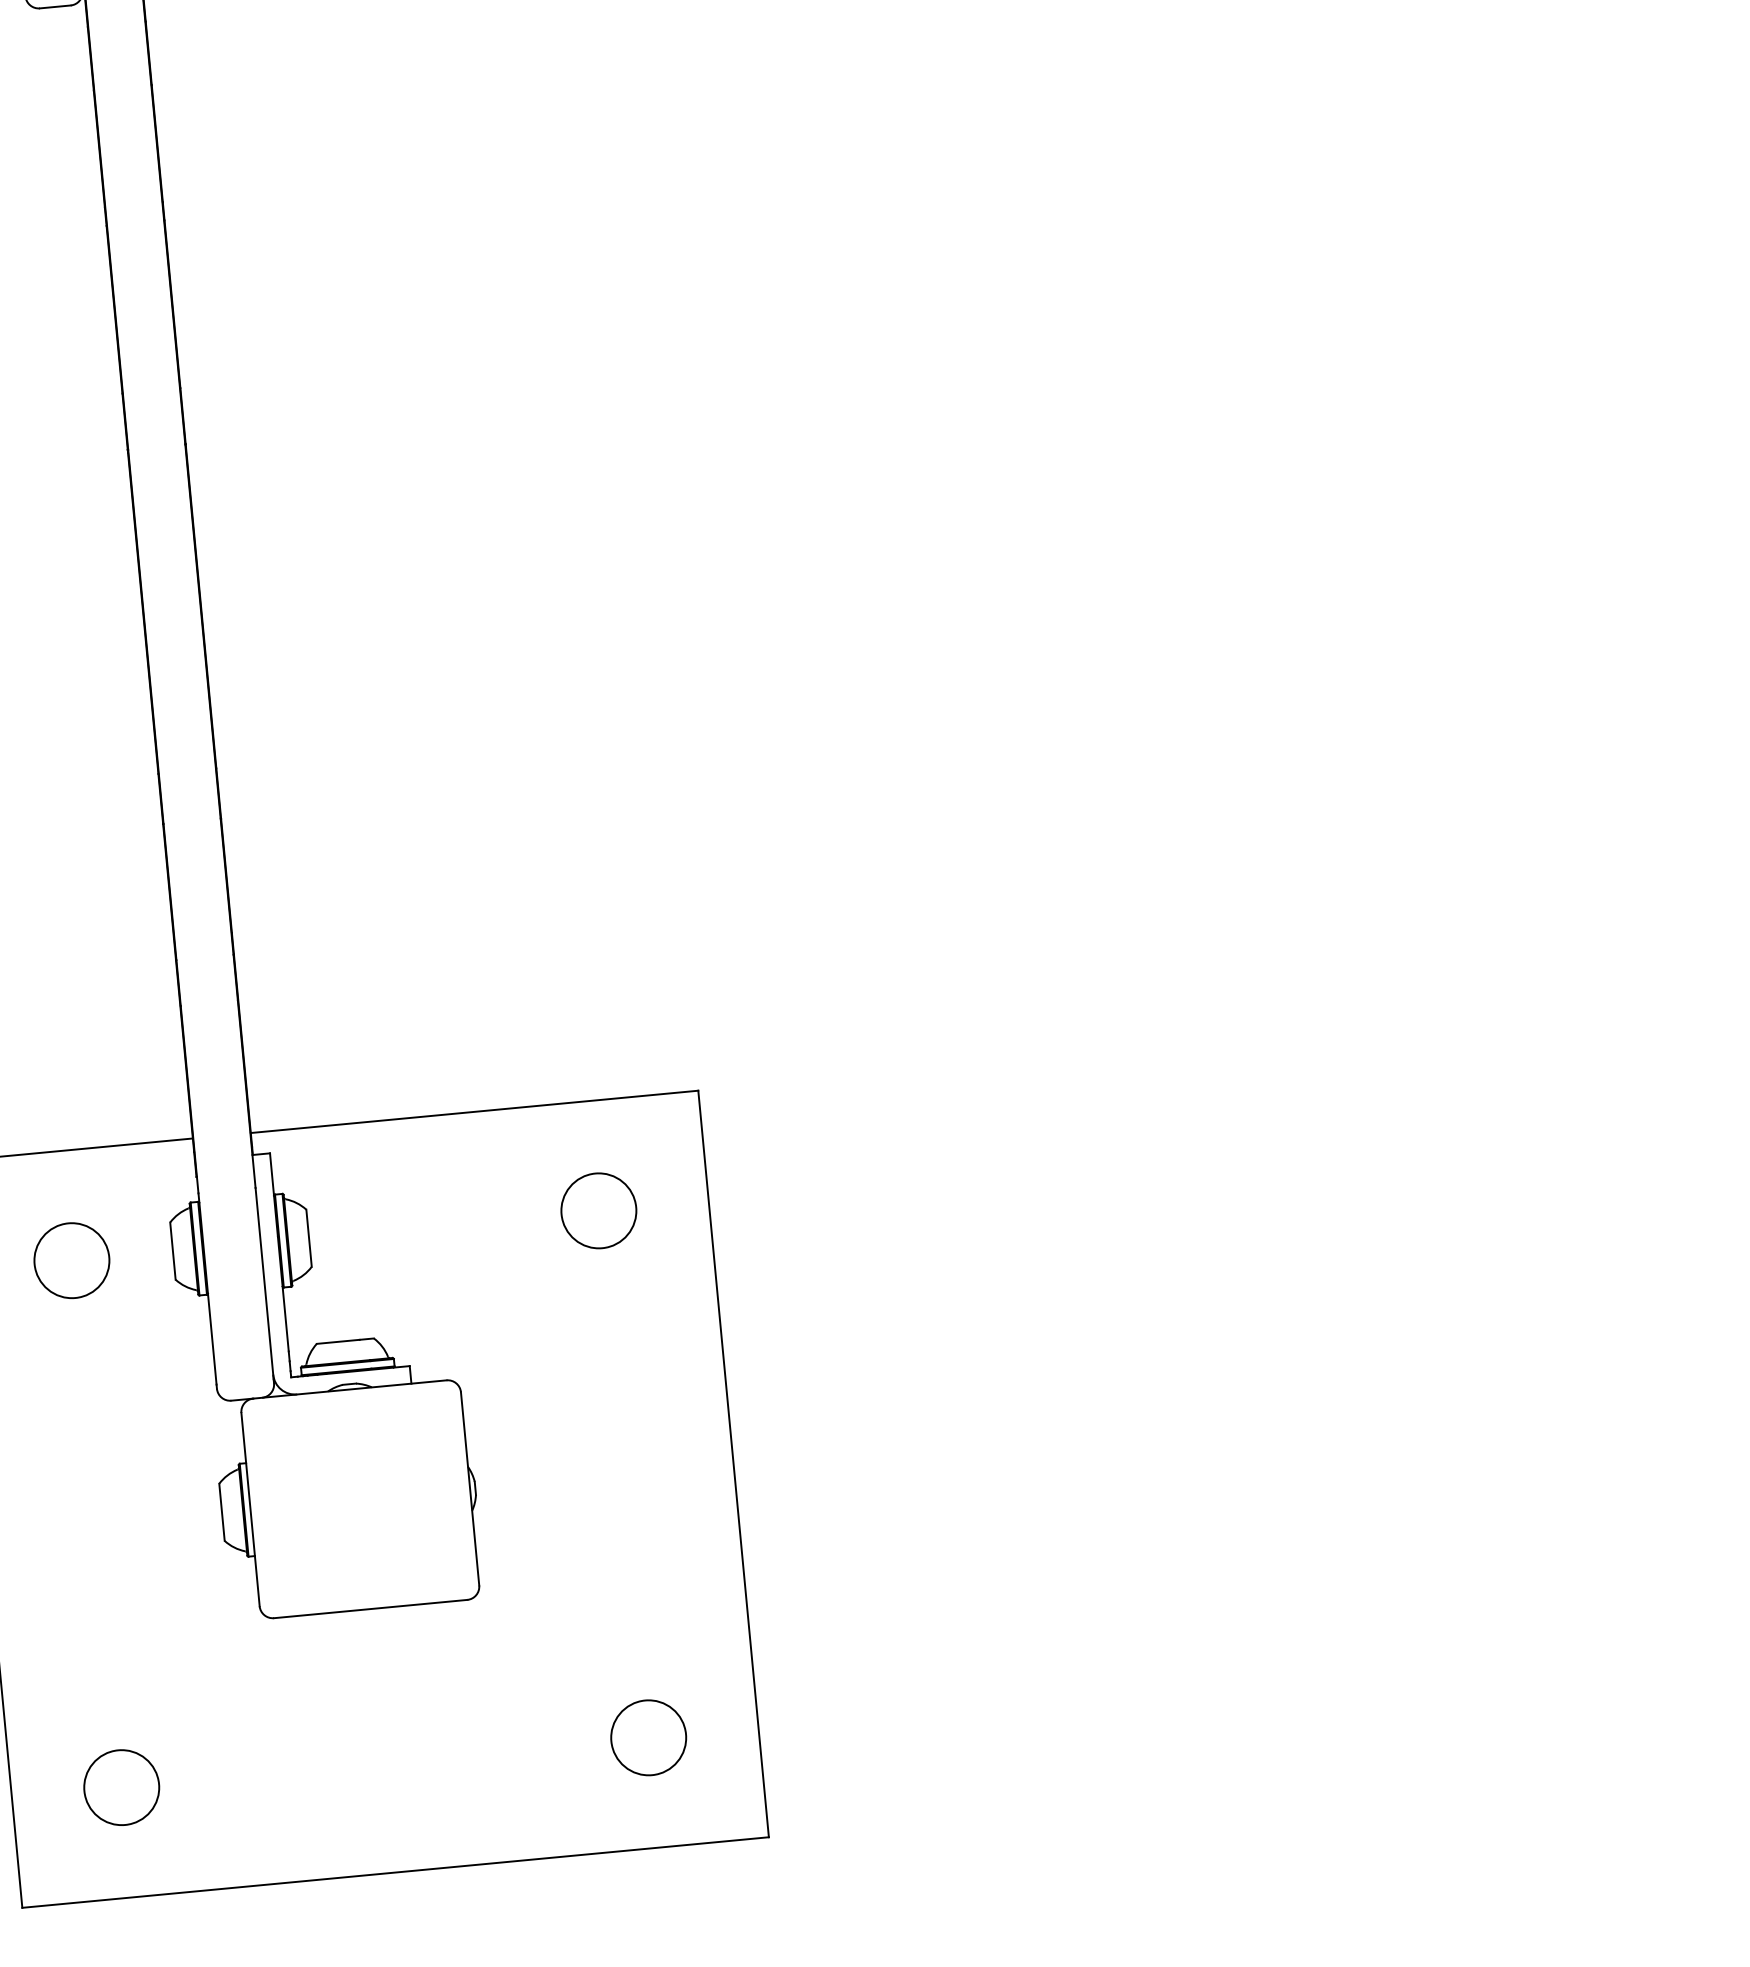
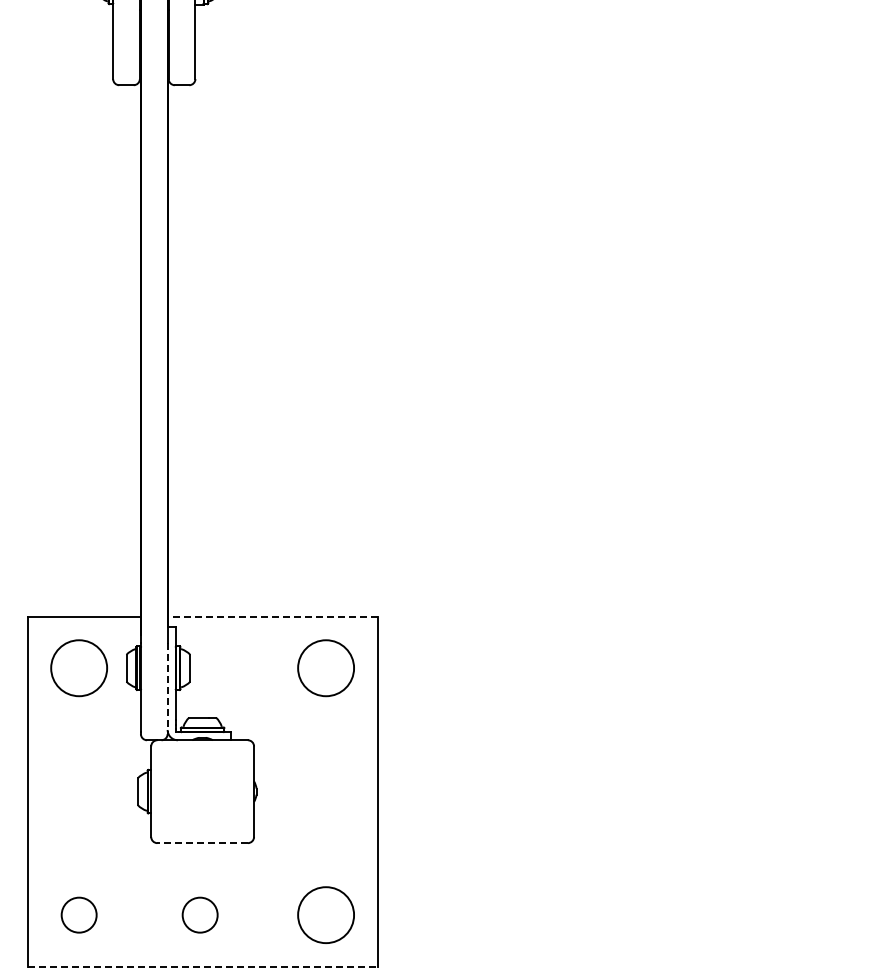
line: (474, 1111) -> (272, 616), solid -> dashed
circle: (597, 1209) -> (325, 667), size x1.6
circle: (70, 1259) -> (78, 667), size x1.6
line: (264, 1283) -> (167, 687), solid -> dashed
line: (370, 1609) -> (202, 843), solid -> dashed
circle: (647, 1736) -> (325, 914), size x1.6
circle: (378, 1761) -> (199, 914), added
line: (395, 1872) -> (202, 966), solid -> dashed

